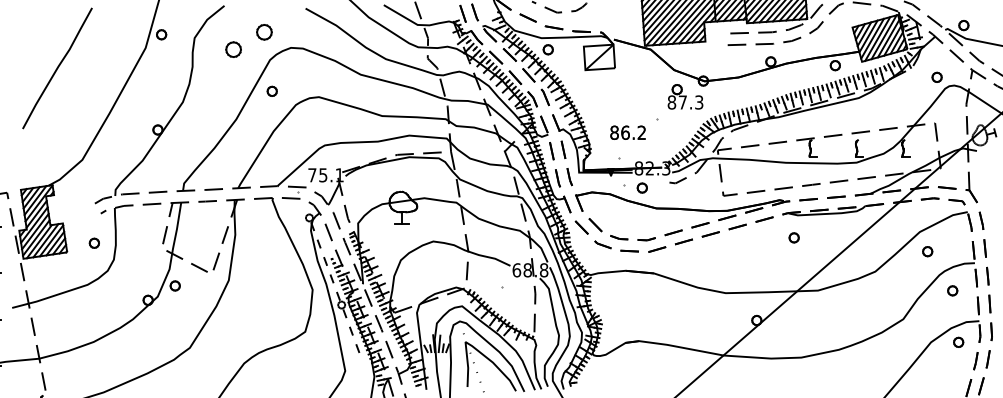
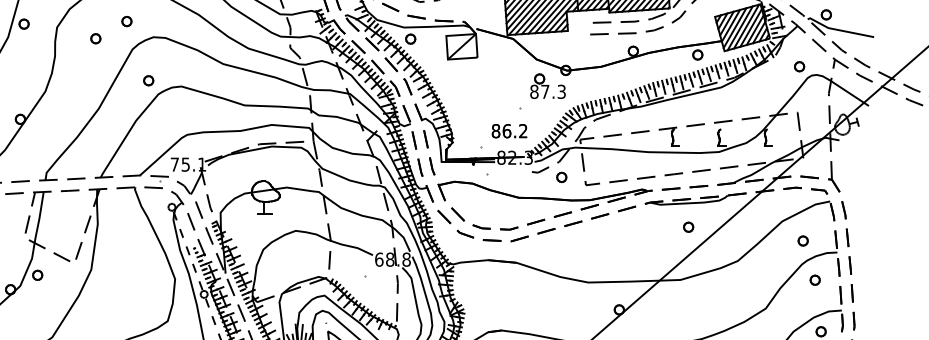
part: (264, 31) -> (126, 20), size x0.62
part: (232, 48) -> (94, 37), size x0.62
part: (271, 90) -> (147, 79), moved
text: (627, 132) -> (508, 130), moved
part: (641, 187) -> (560, 176), moved
part: (793, 237) -> (687, 226), moved
part: (927, 251) -> (802, 240), moved

